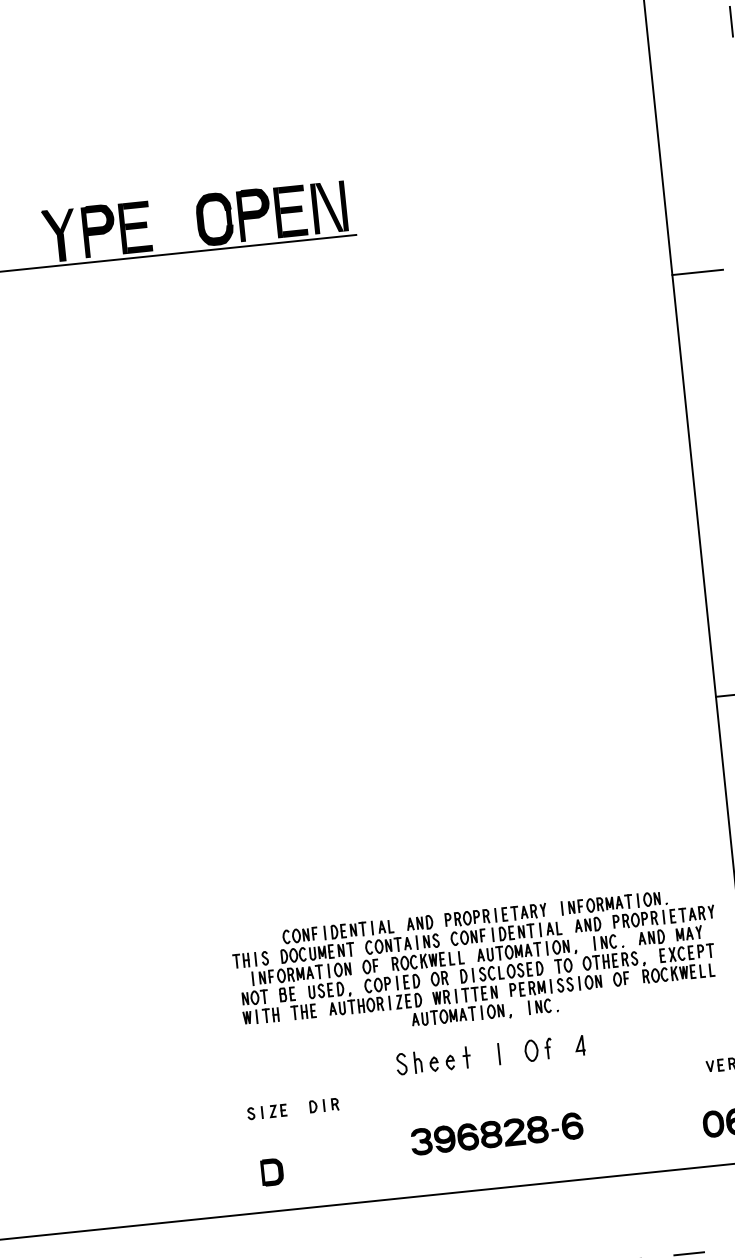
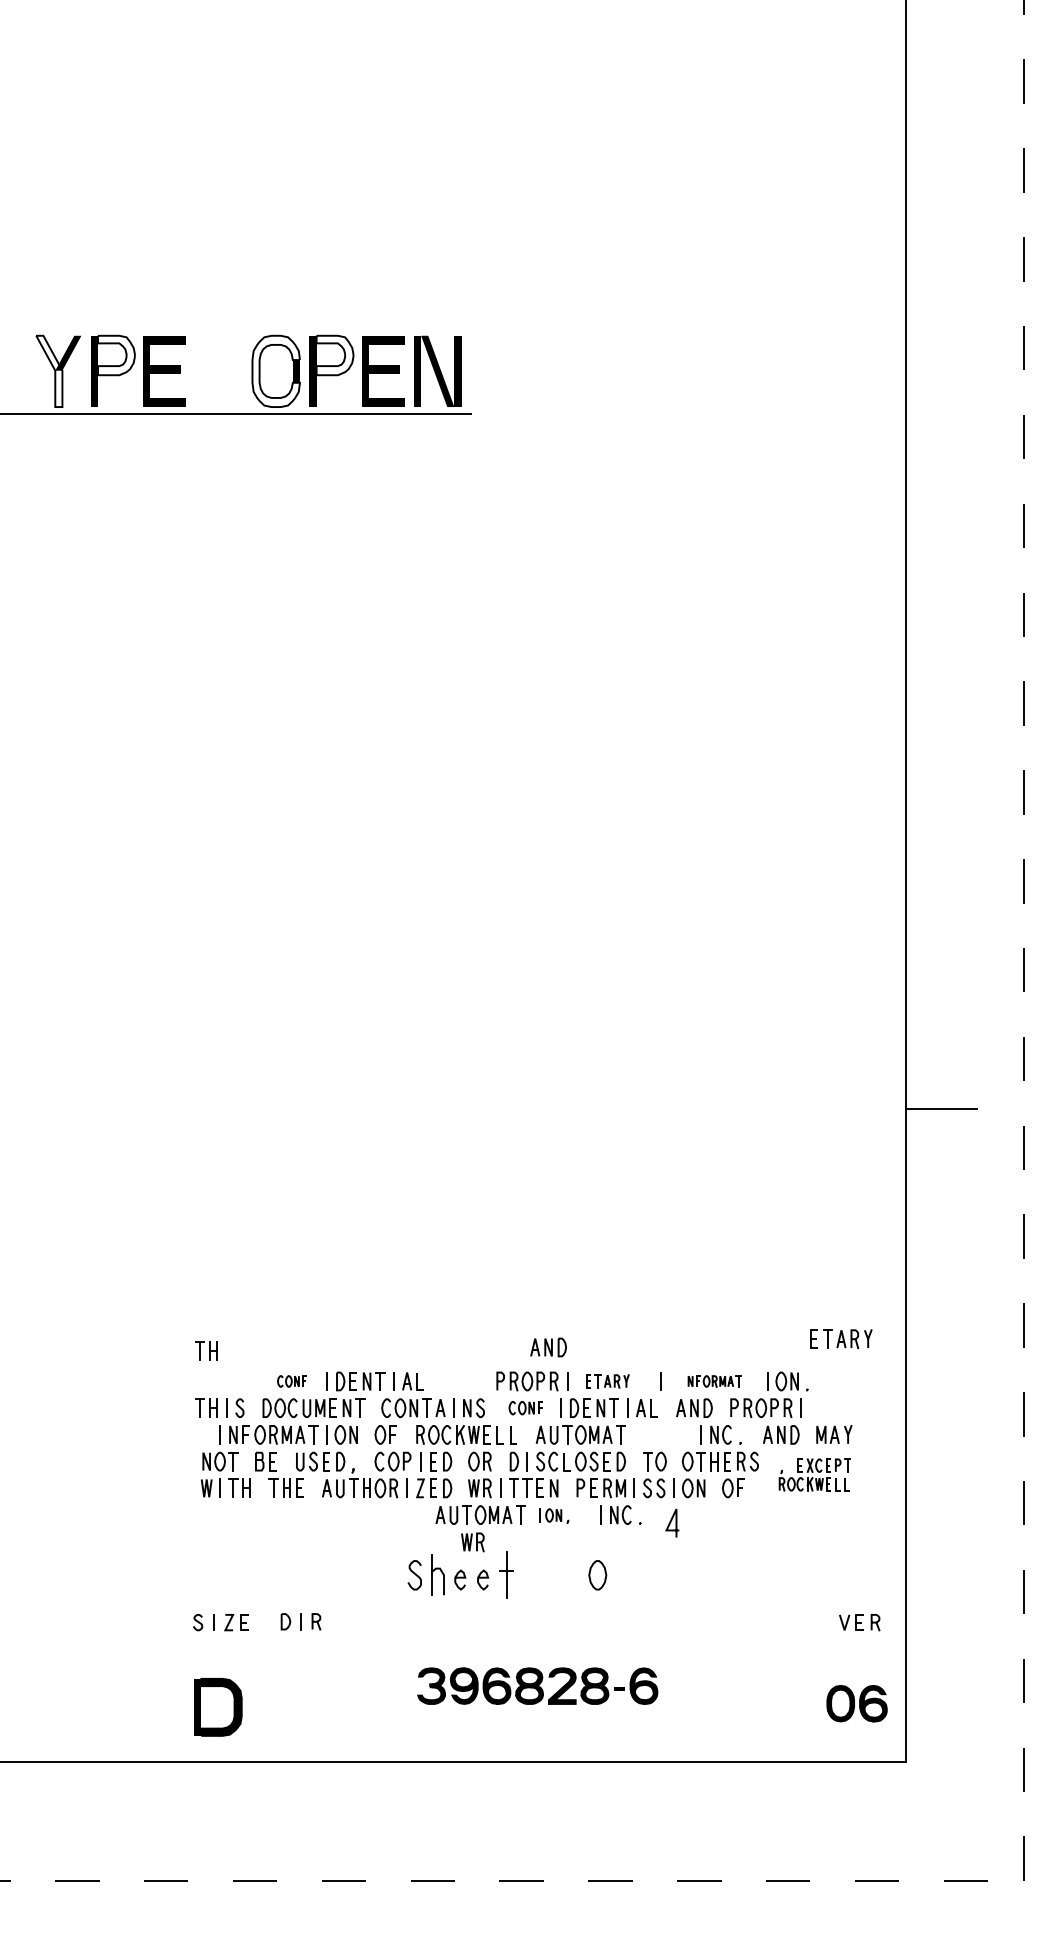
fill: (255, 203) -> (334, 355), removed
fill: (100, 219) -> (116, 355), removed
fill: (214, 219) -> (275, 371), removed
fill: (53, 236) -> (49, 371), removed
line: (697, 272) -> (940, 514), removed
part: (600, 904) -> (714, 1381), size x0.6
part: (524, 912) -> (607, 1381), size x0.7
part: (692, 914) -> (841, 1339), moved
part: (237, 919) -> (206, 1350), added
part: (419, 923) -> (548, 1347), moved
part: (299, 935) -> (291, 1381), size x0.6
part: (467, 936) -> (525, 1407), size x0.7
part: (561, 947) -> (654, 1435), removed
part: (678, 963) -> (814, 1474), size x0.7
part: (496, 1012) -> (554, 1516), size x0.7
part: (440, 1036) -> (472, 1542), added
line: (579, 1045) -> (671, 1522), moved
part: (548, 1048) -> (621, 1574), removed
line: (499, 1054) -> (552, 1575), removed
part: (466, 1057) -> (506, 1575), size x1.6
part: (418, 1062) -> (438, 1575), size x1.4
part: (272, 1171) -> (219, 1706), size x1.6

